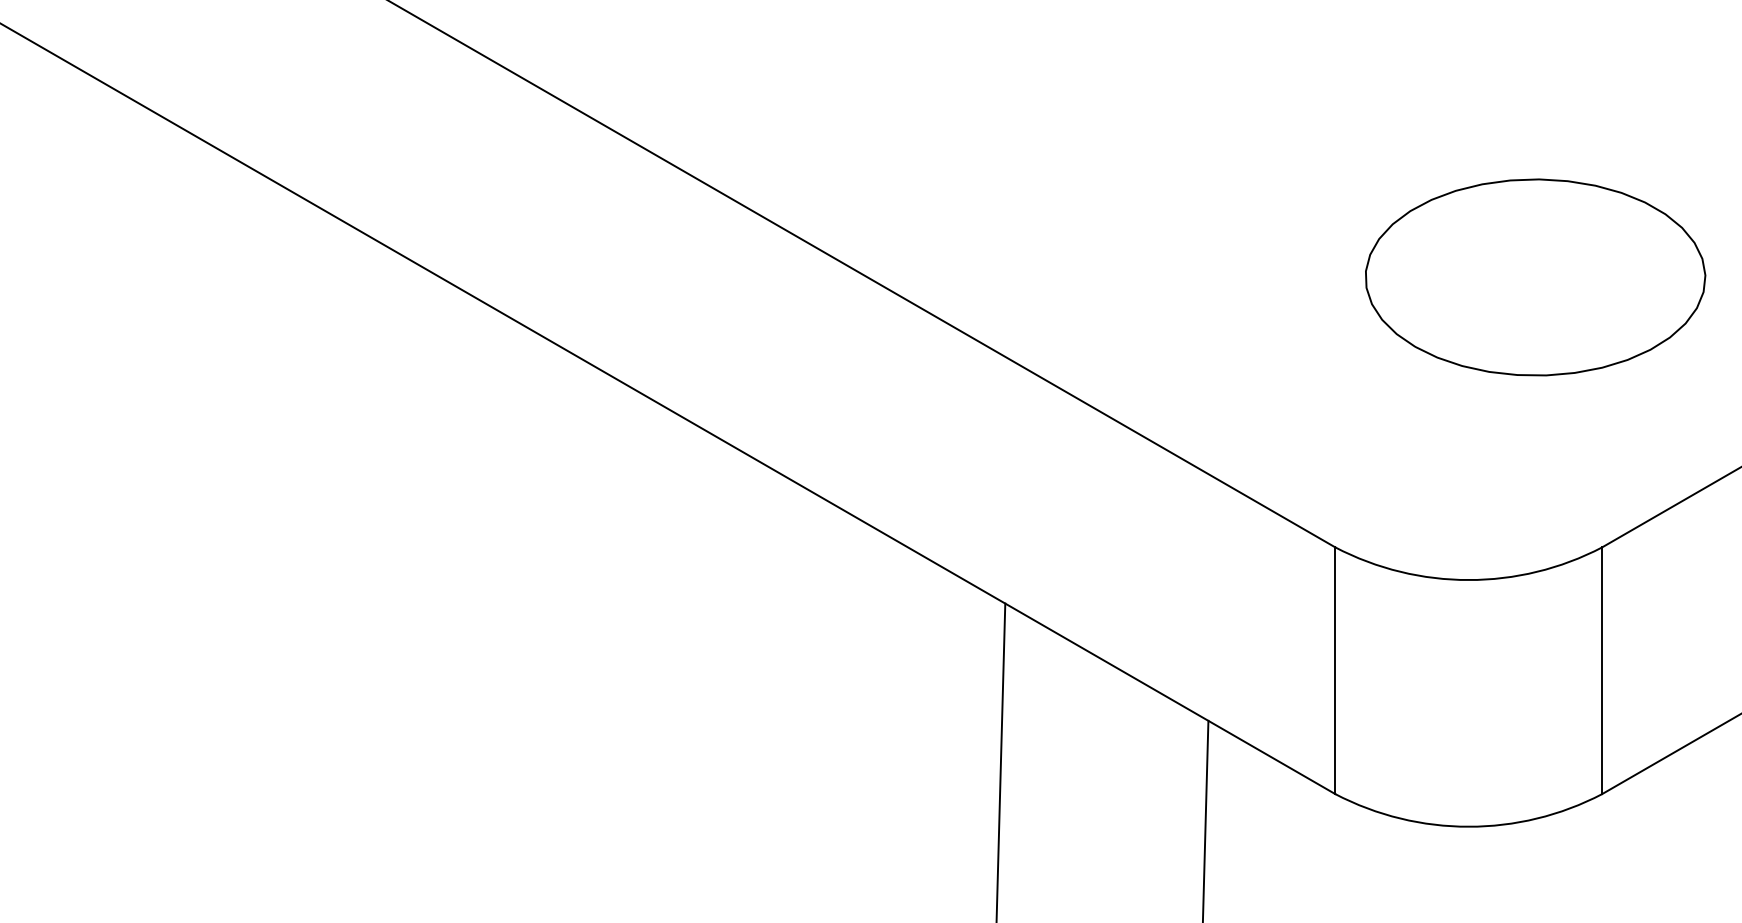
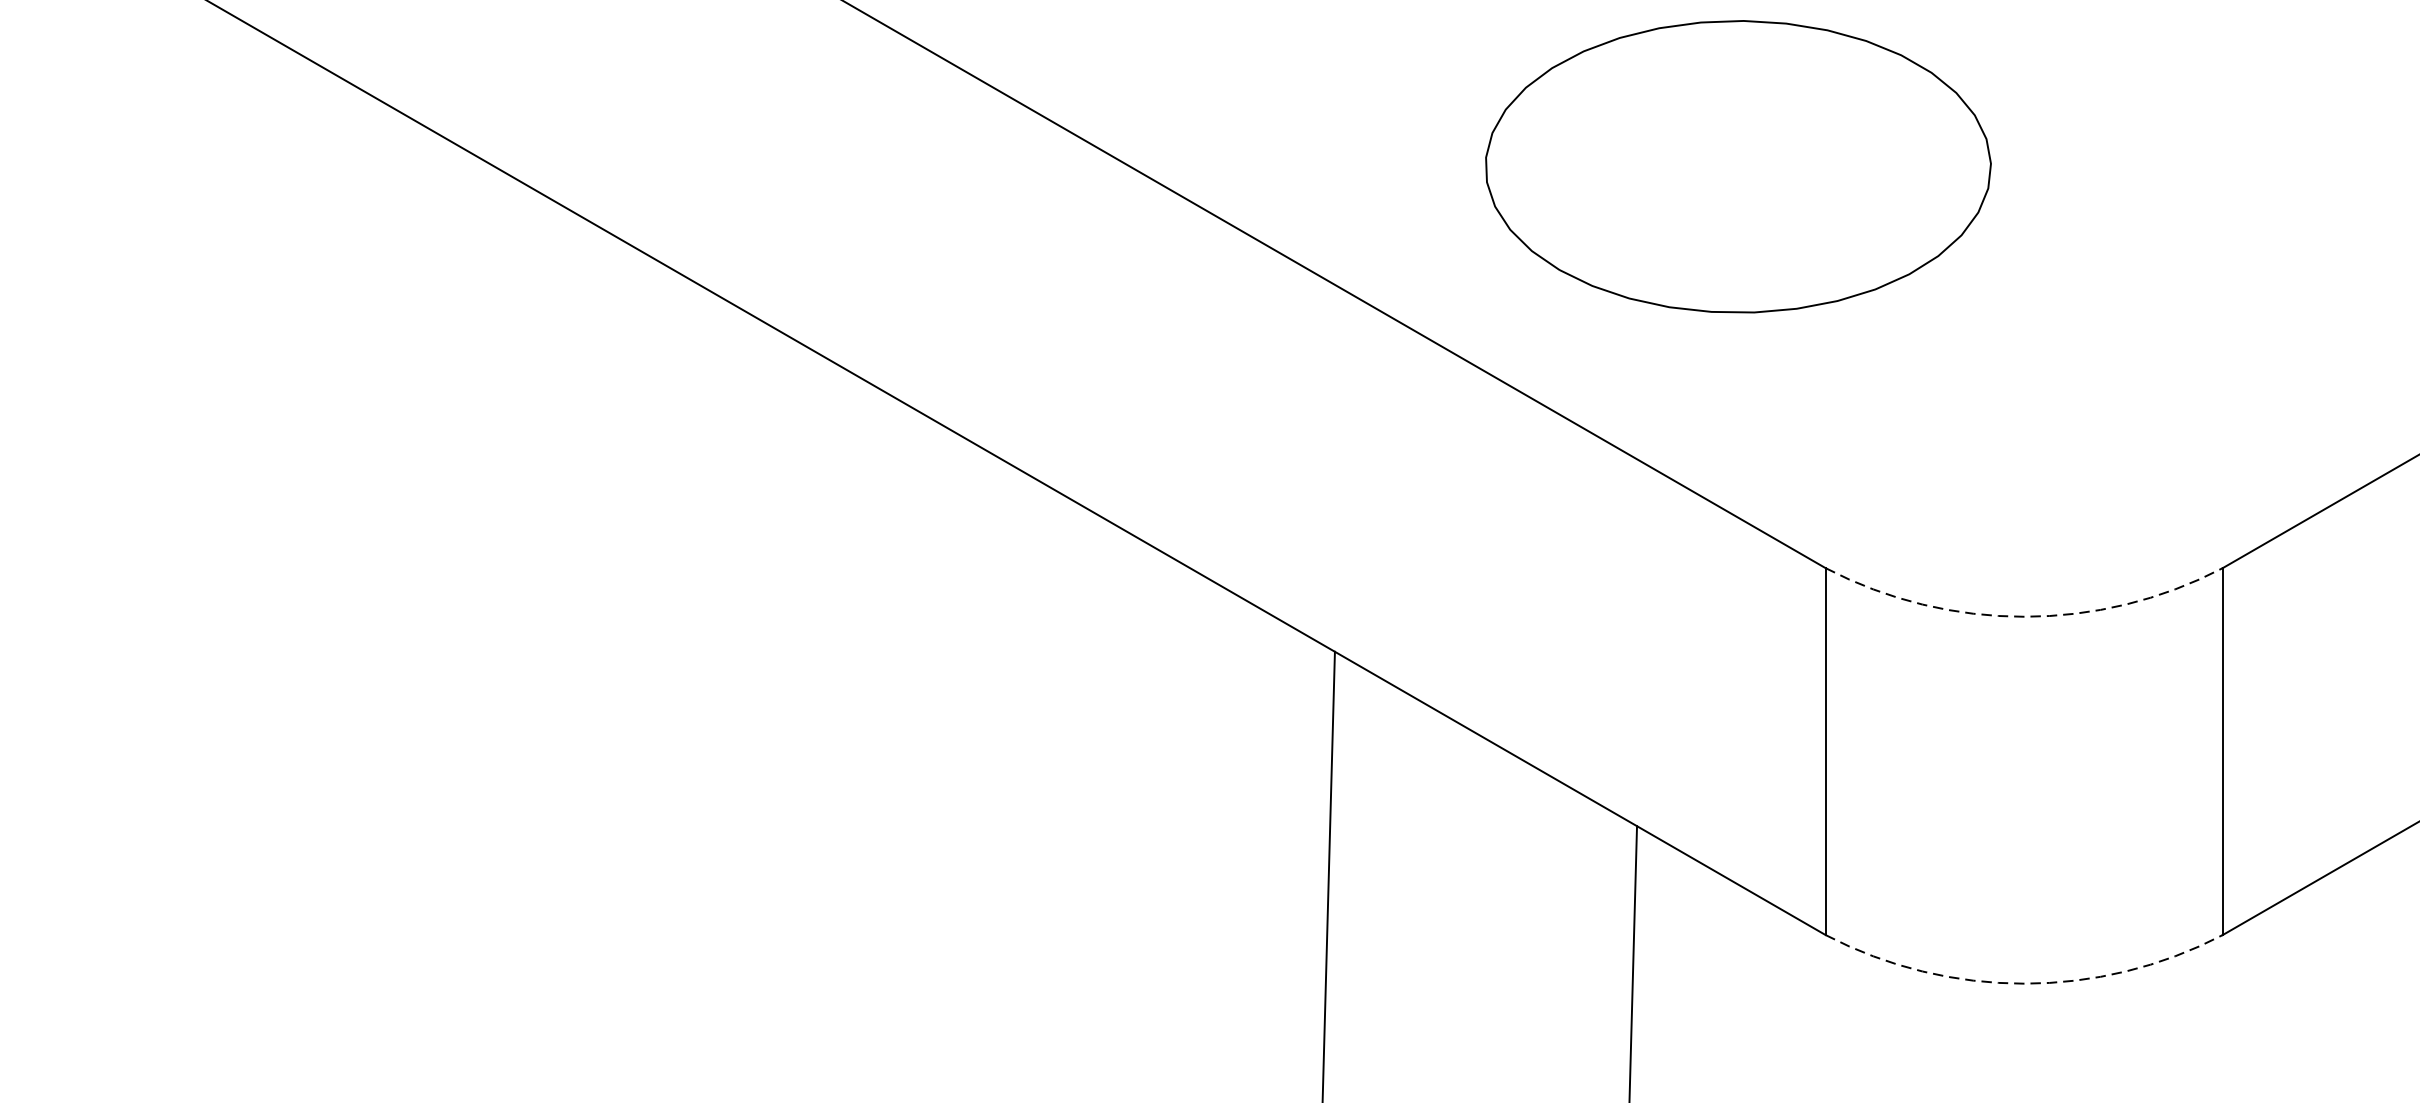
part: (1535, 277) -> (1738, 166), moved
arc: (1468, 580) -> (2023, 617), solid -> dashed
arc: (1468, 826) -> (2023, 983), solid -> dashed

